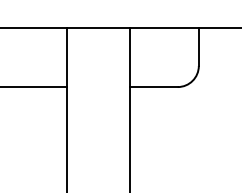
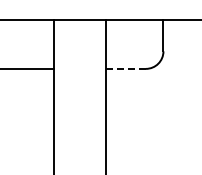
line: (154, 86) -> (126, 68), solid -> dashed

